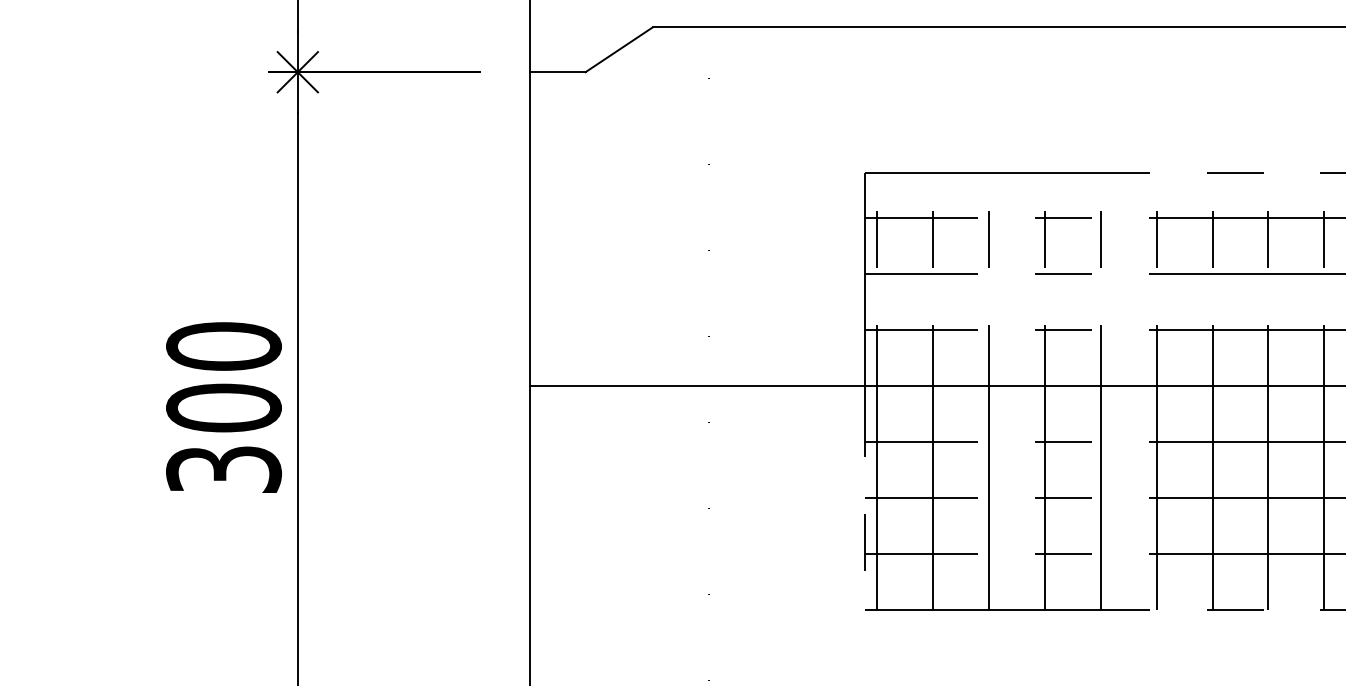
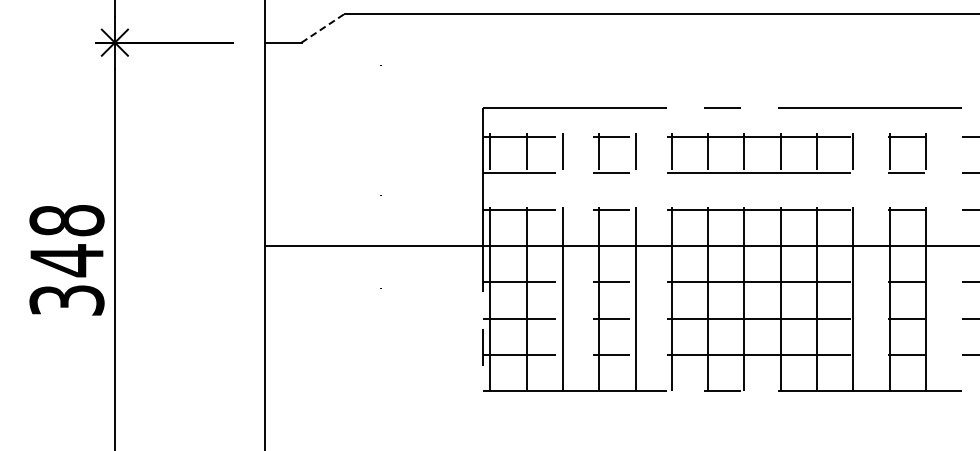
line: (619, 48) -> (323, 27), solid -> dashed
text: (223, 377) -> (66, 240), 300 -> 348

